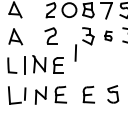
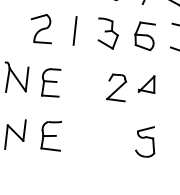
part: (108, 35) -> (144, 34), size x1.67
line: (75, 52) -> (74, 29), moved
part: (102, 65) -> (130, 88), added
part: (88, 94) -> (101, 138), removed

